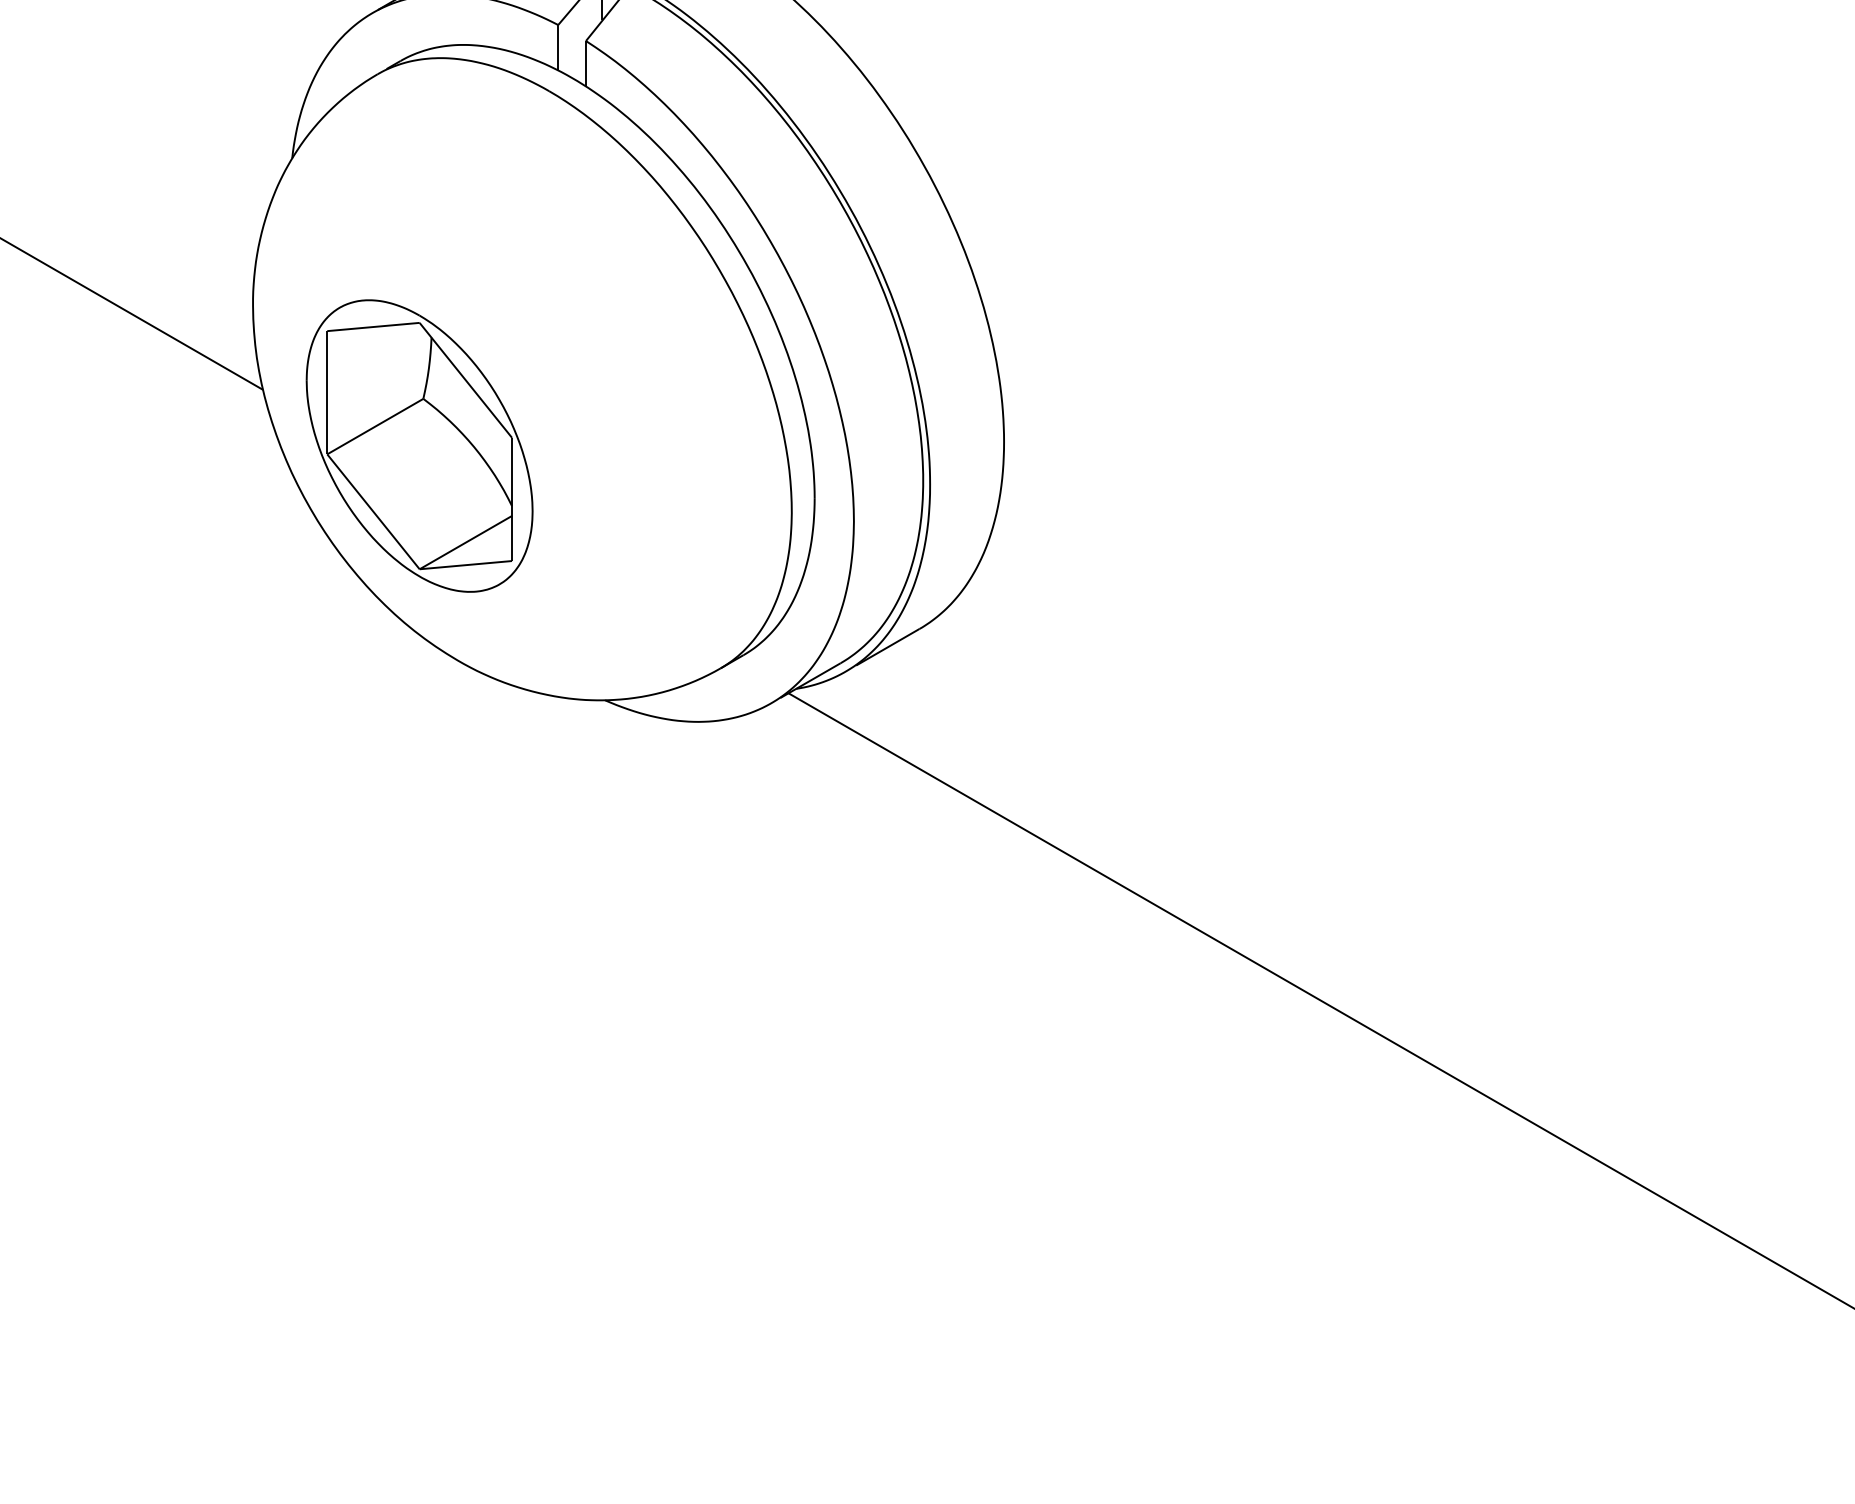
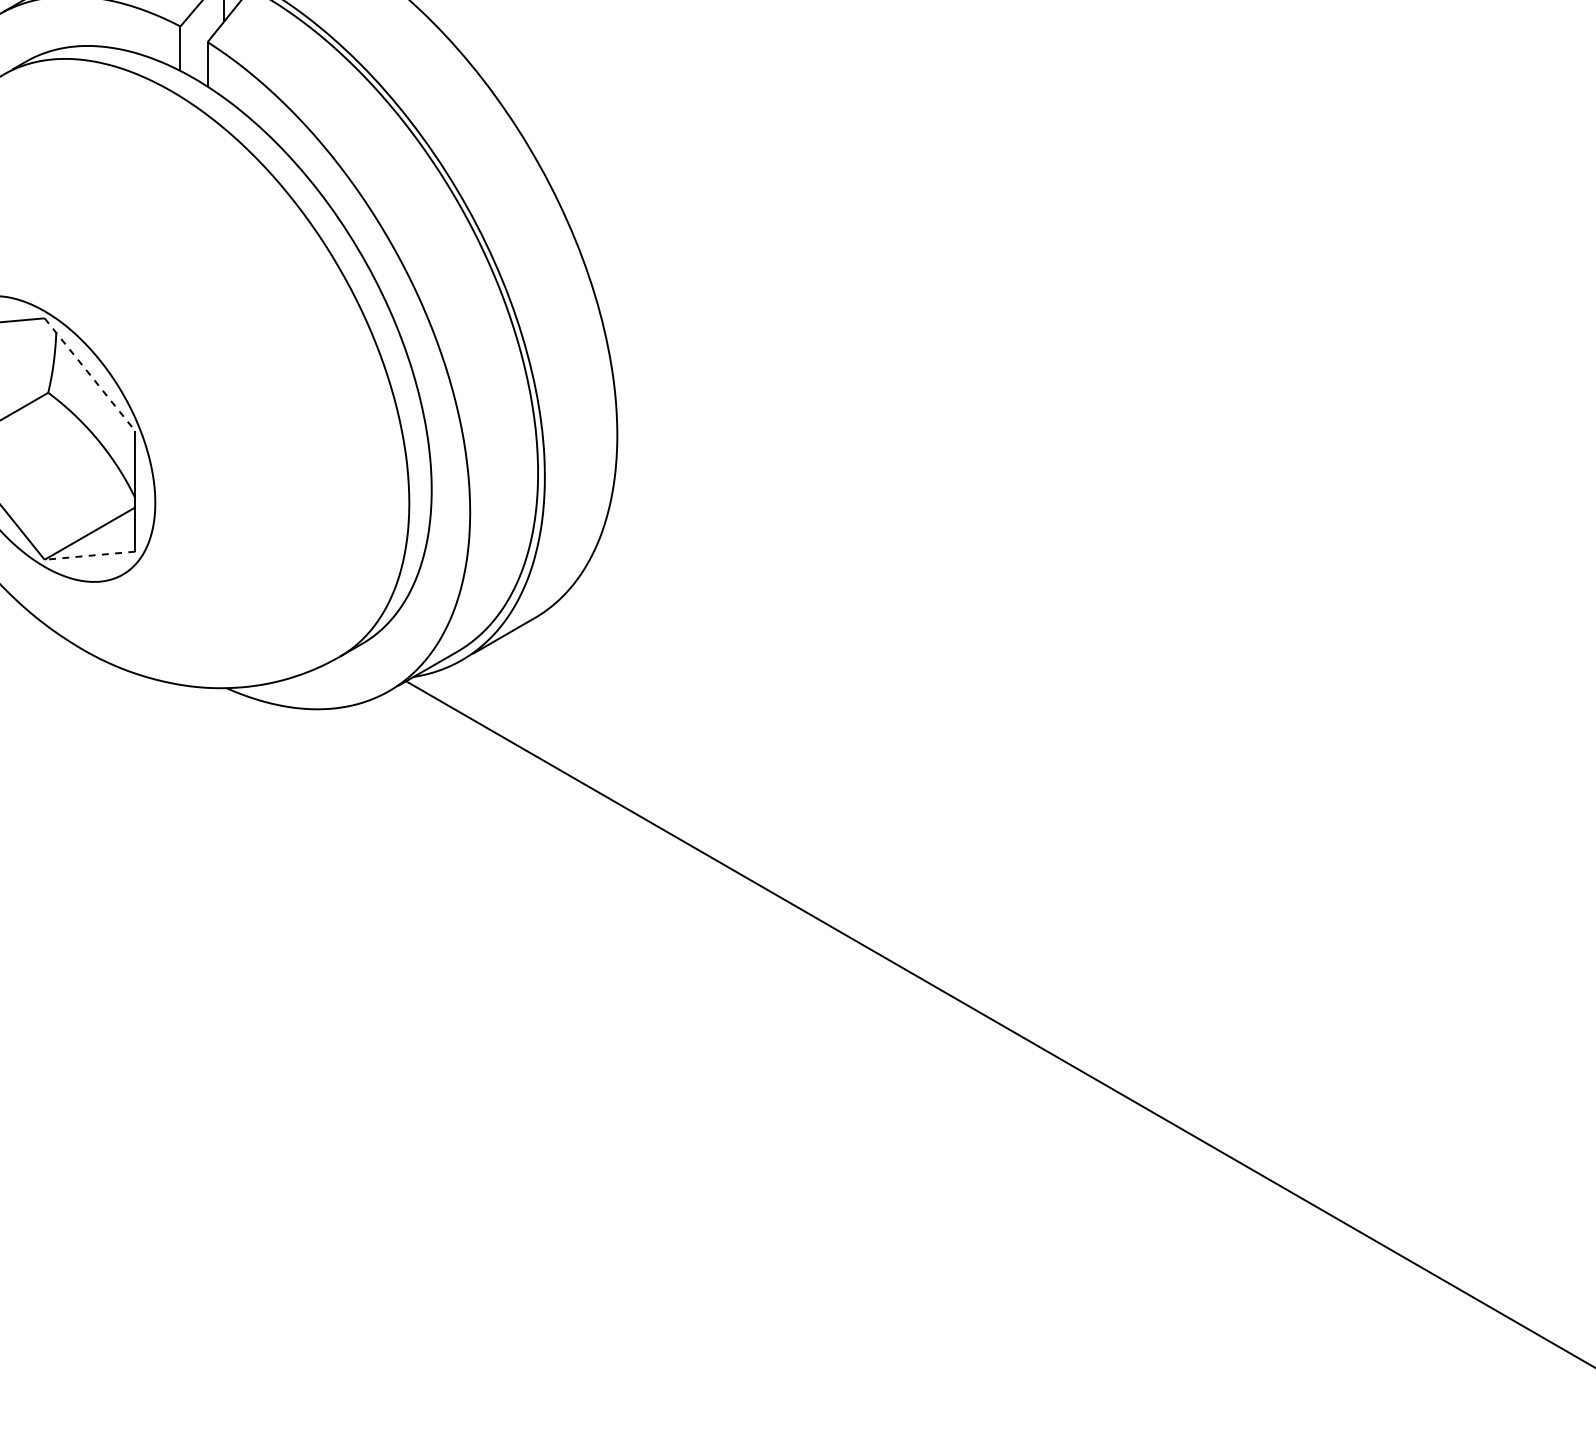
line: (465, 380) -> (89, 374), solid -> dashed
line: (465, 565) -> (89, 556), solid -> dashed

